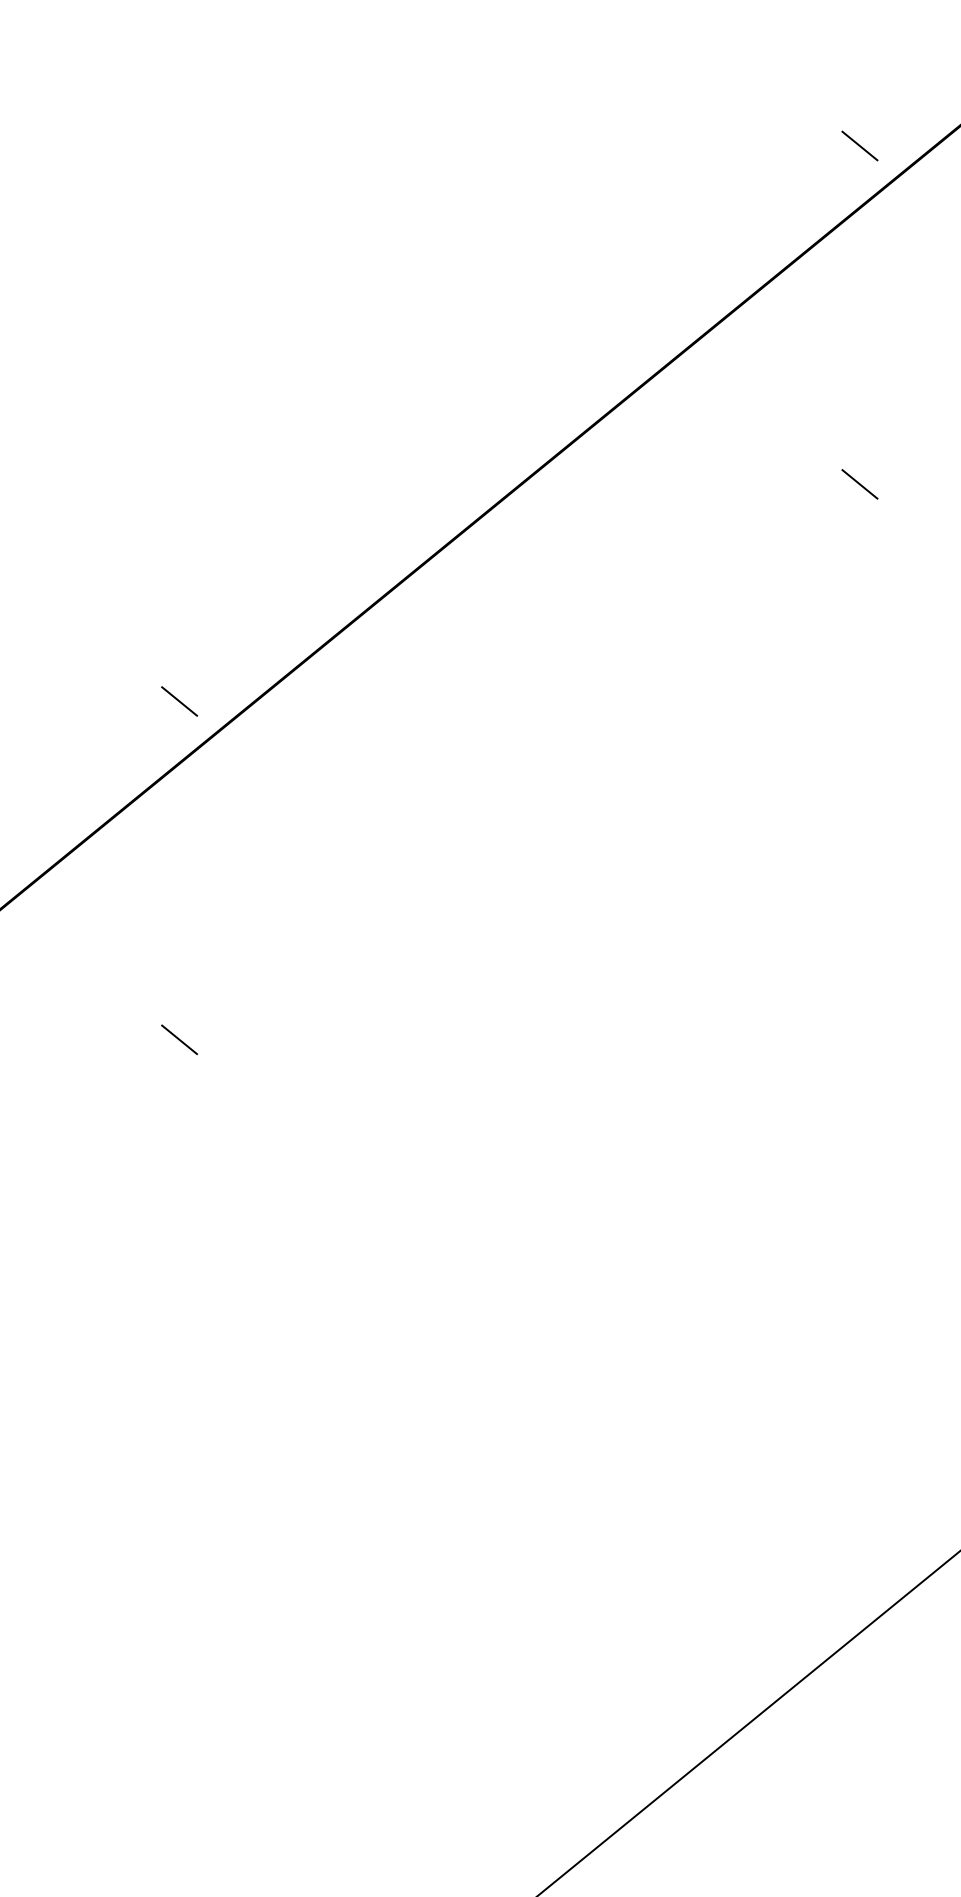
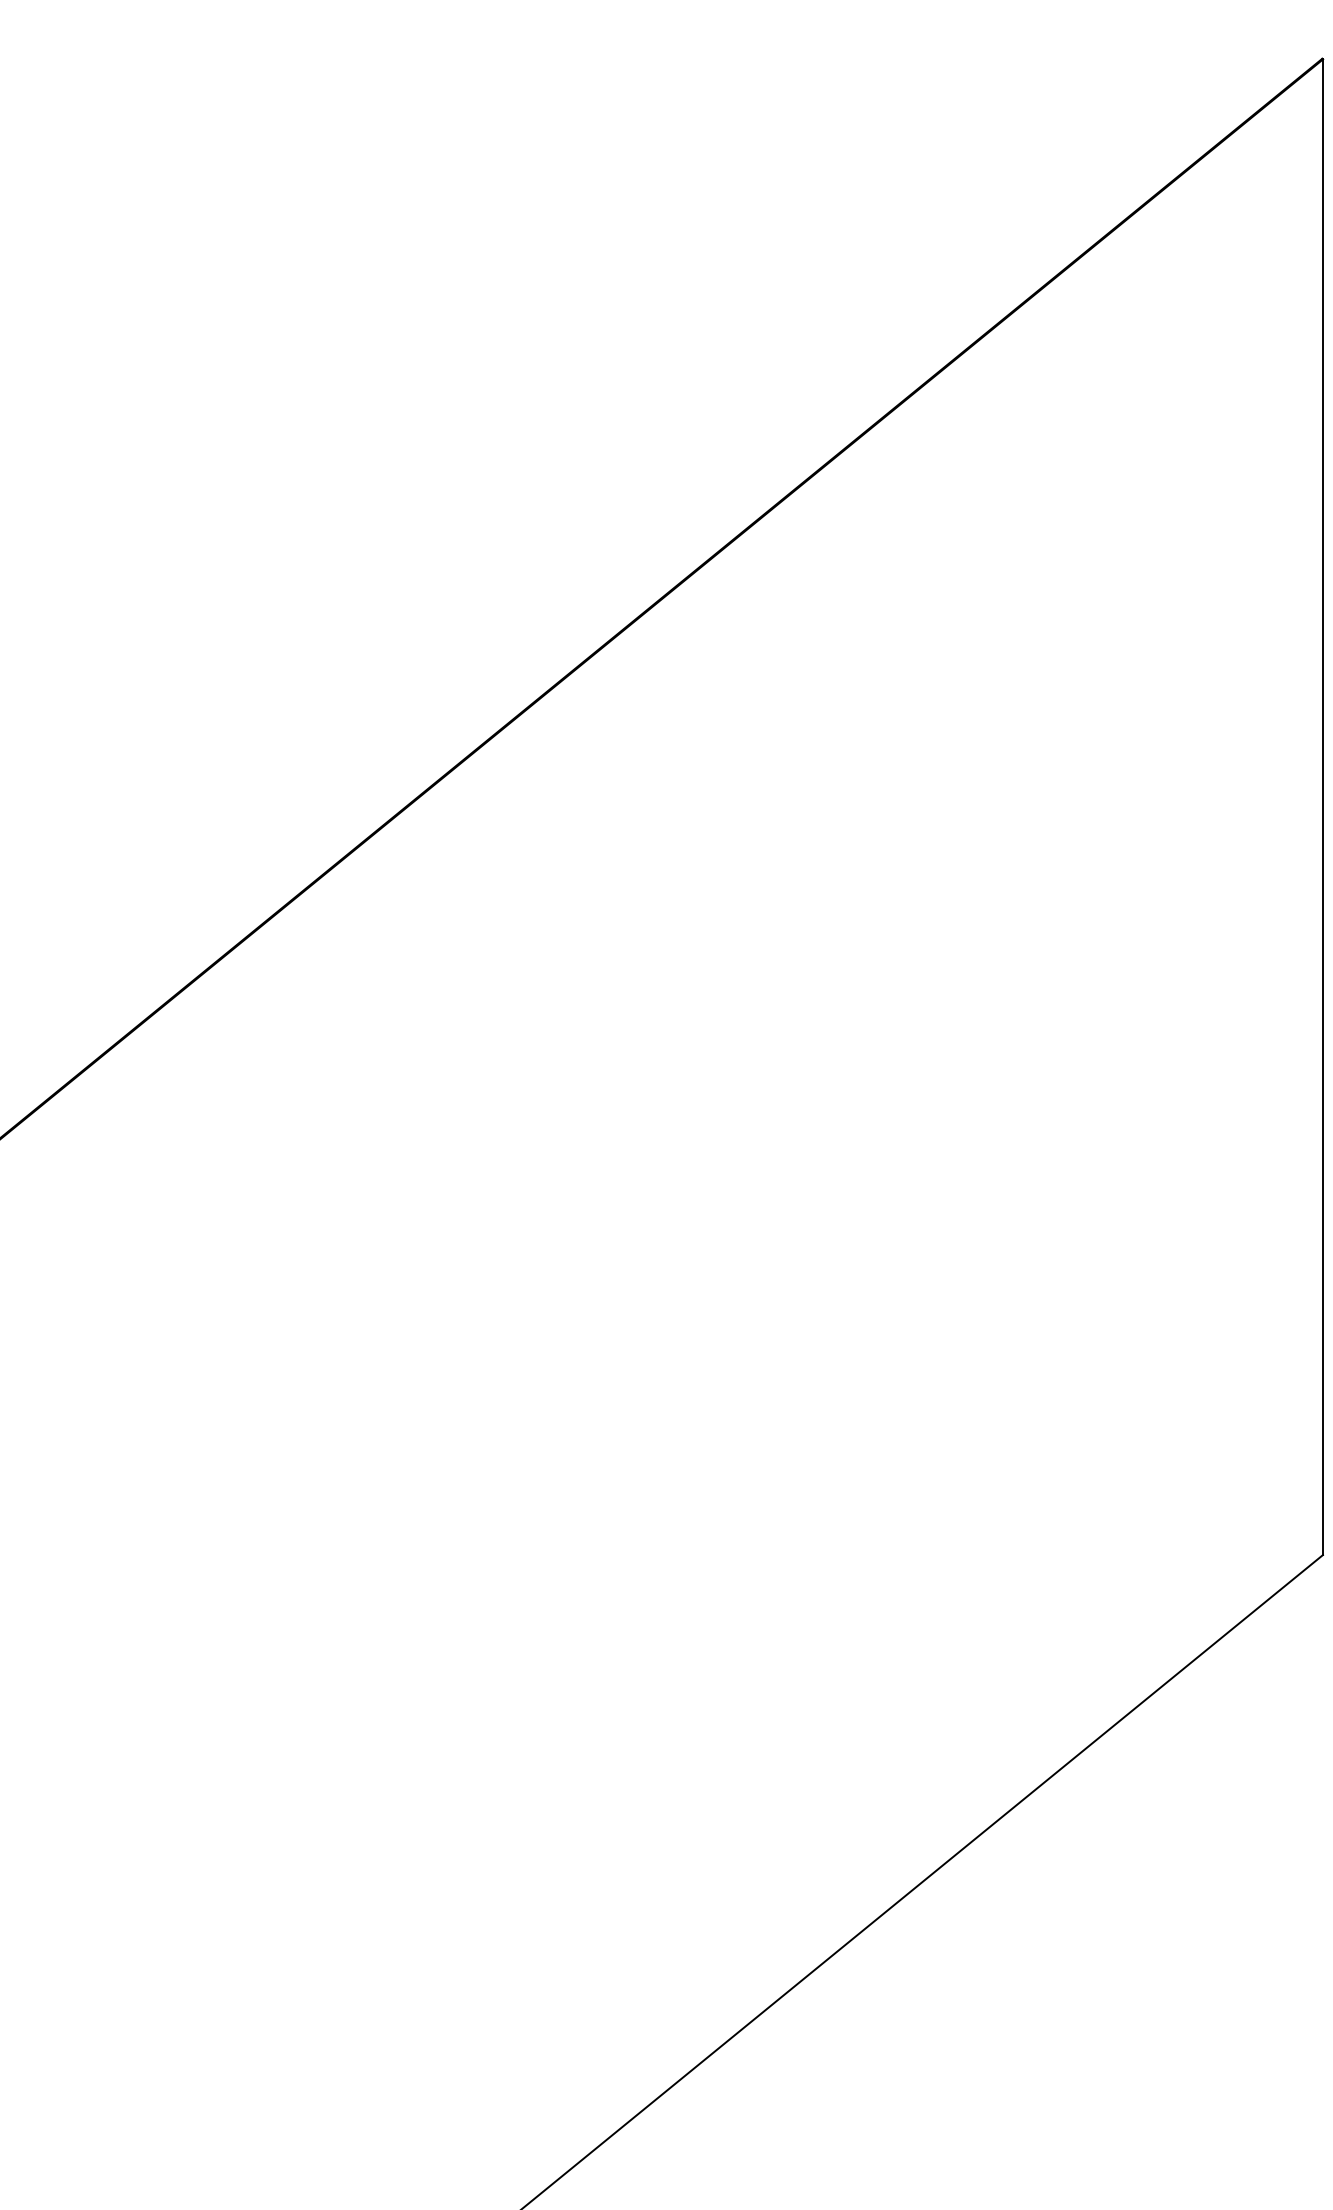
line: (859, 146) -> (1212, 84), removed
line: (859, 484) -> (1212, 439), removed
line: (178, 701) -> (497, 667), removed
line: (178, 1039) -> (497, 1022), removed

